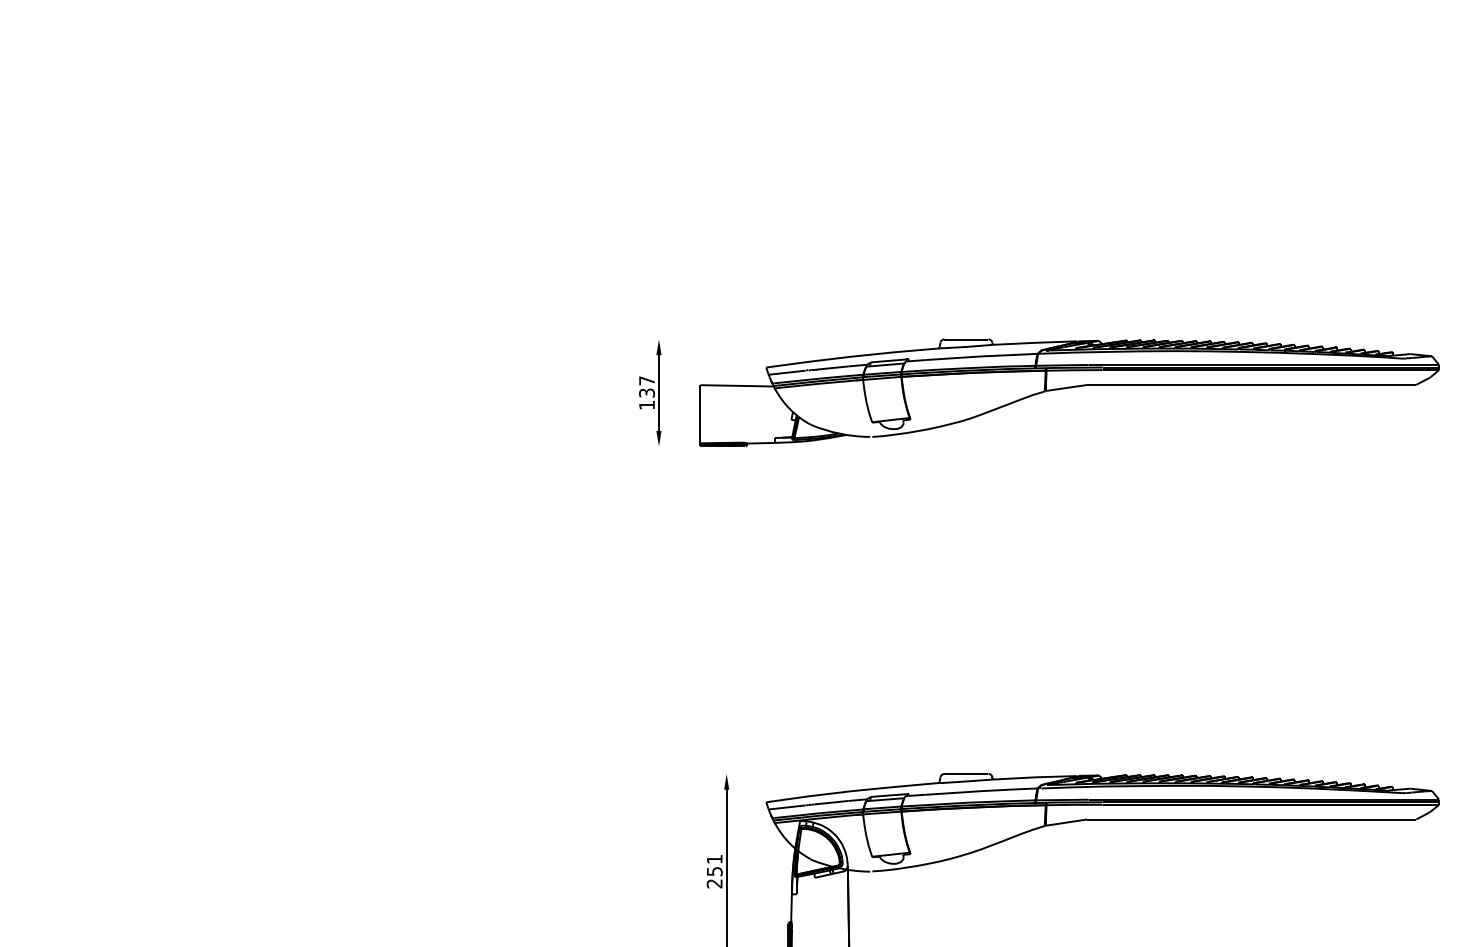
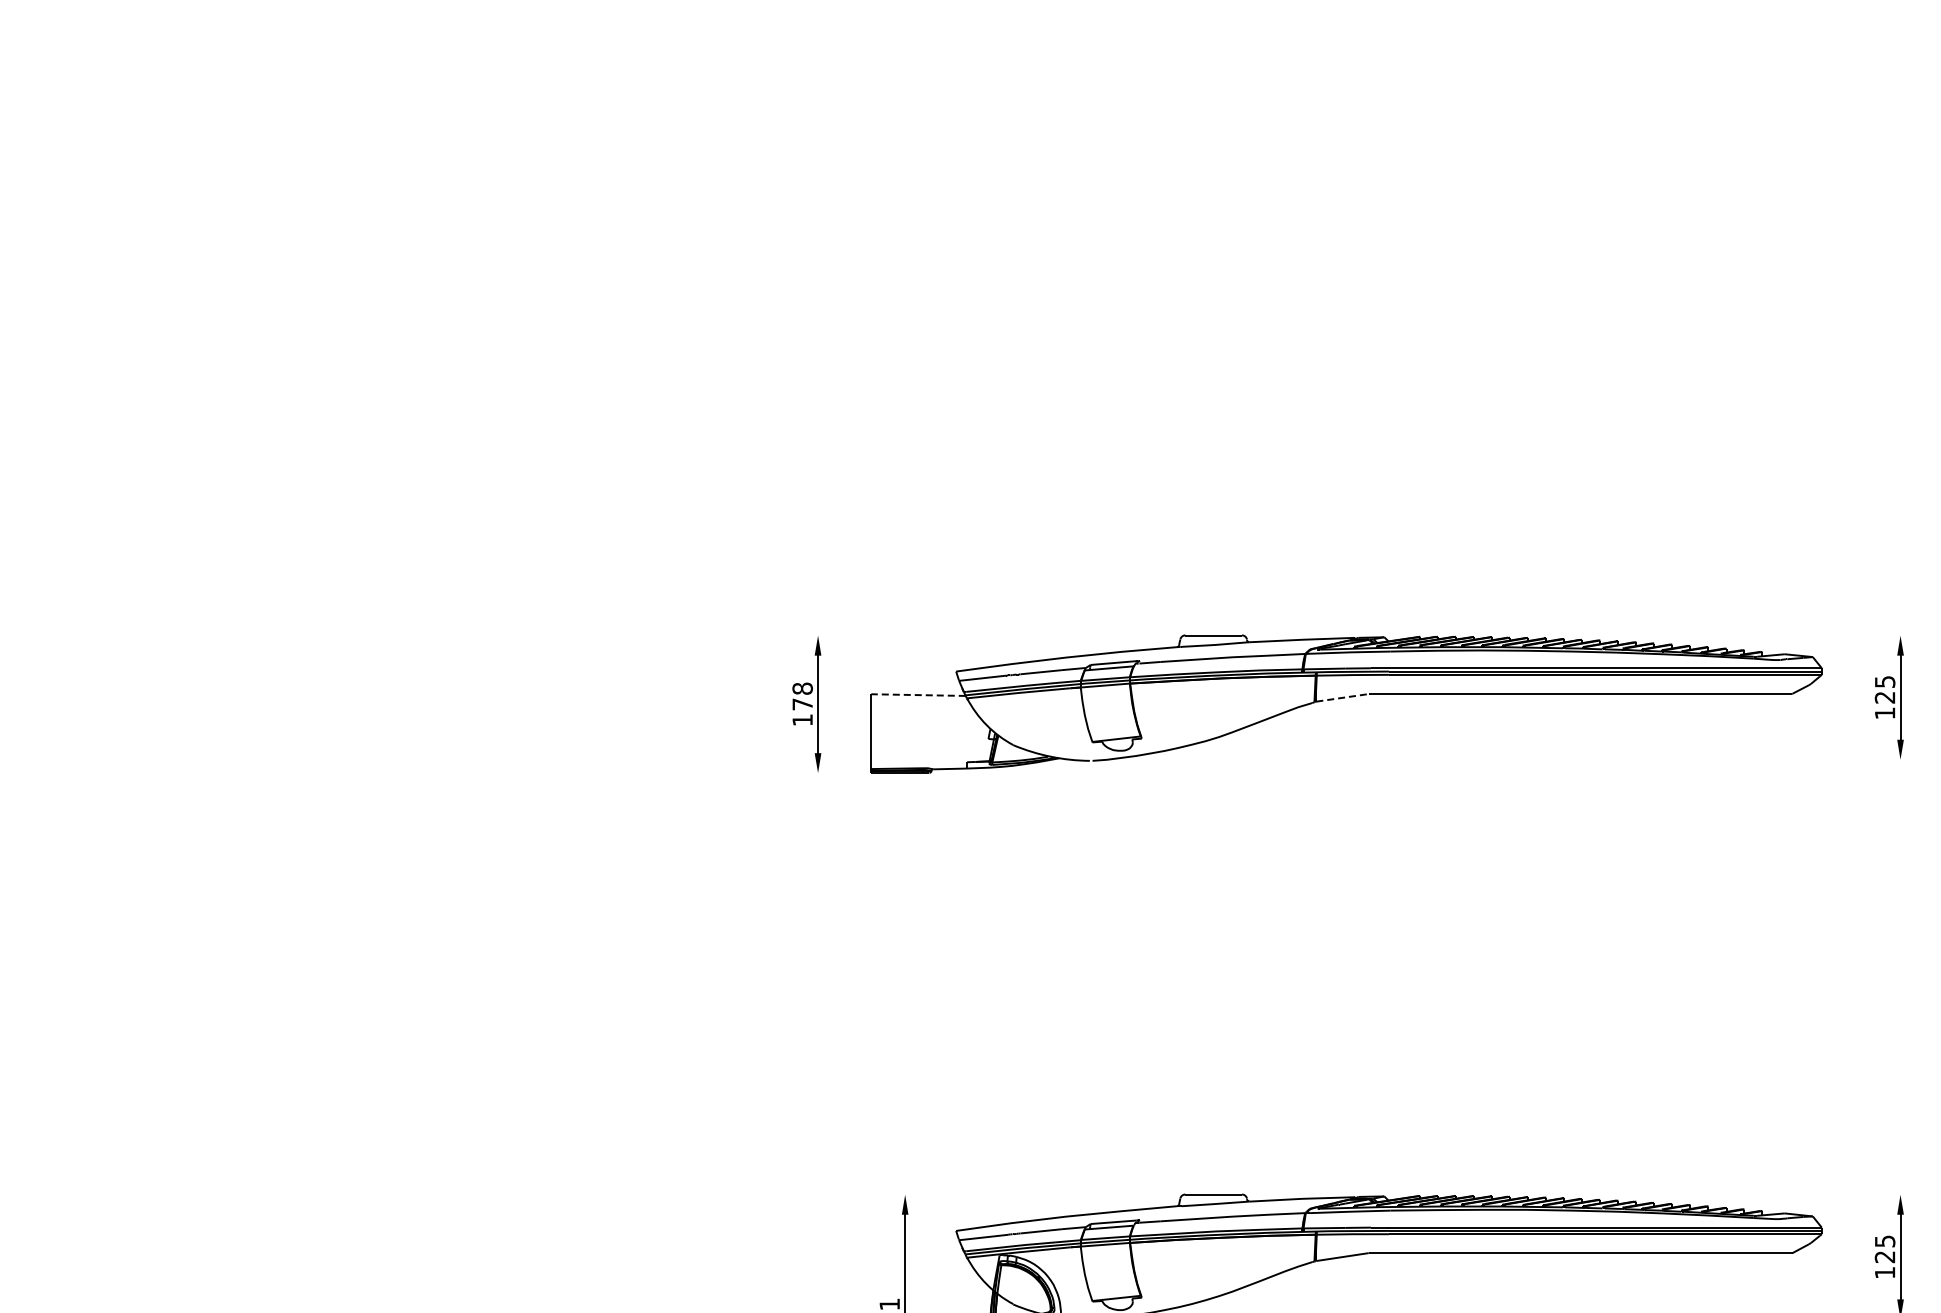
text: (646, 386) -> (802, 696), 137 -> 178
line: (737, 386) -> (918, 695), solid -> dashed
line: (1067, 387) -> (1343, 697), solid -> dashed

